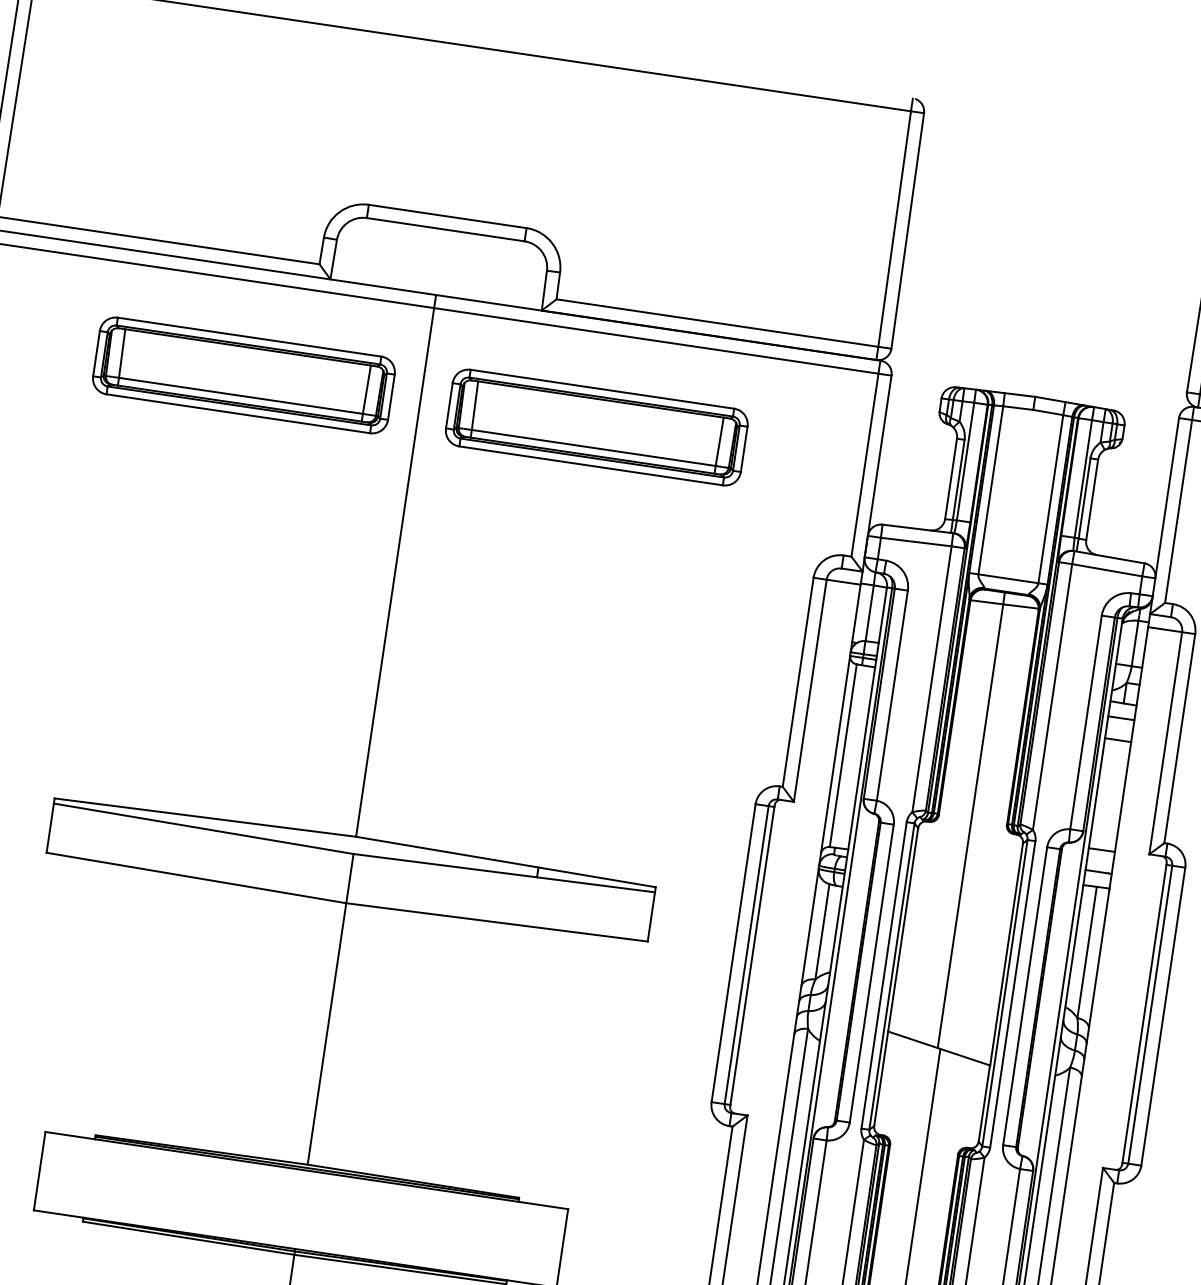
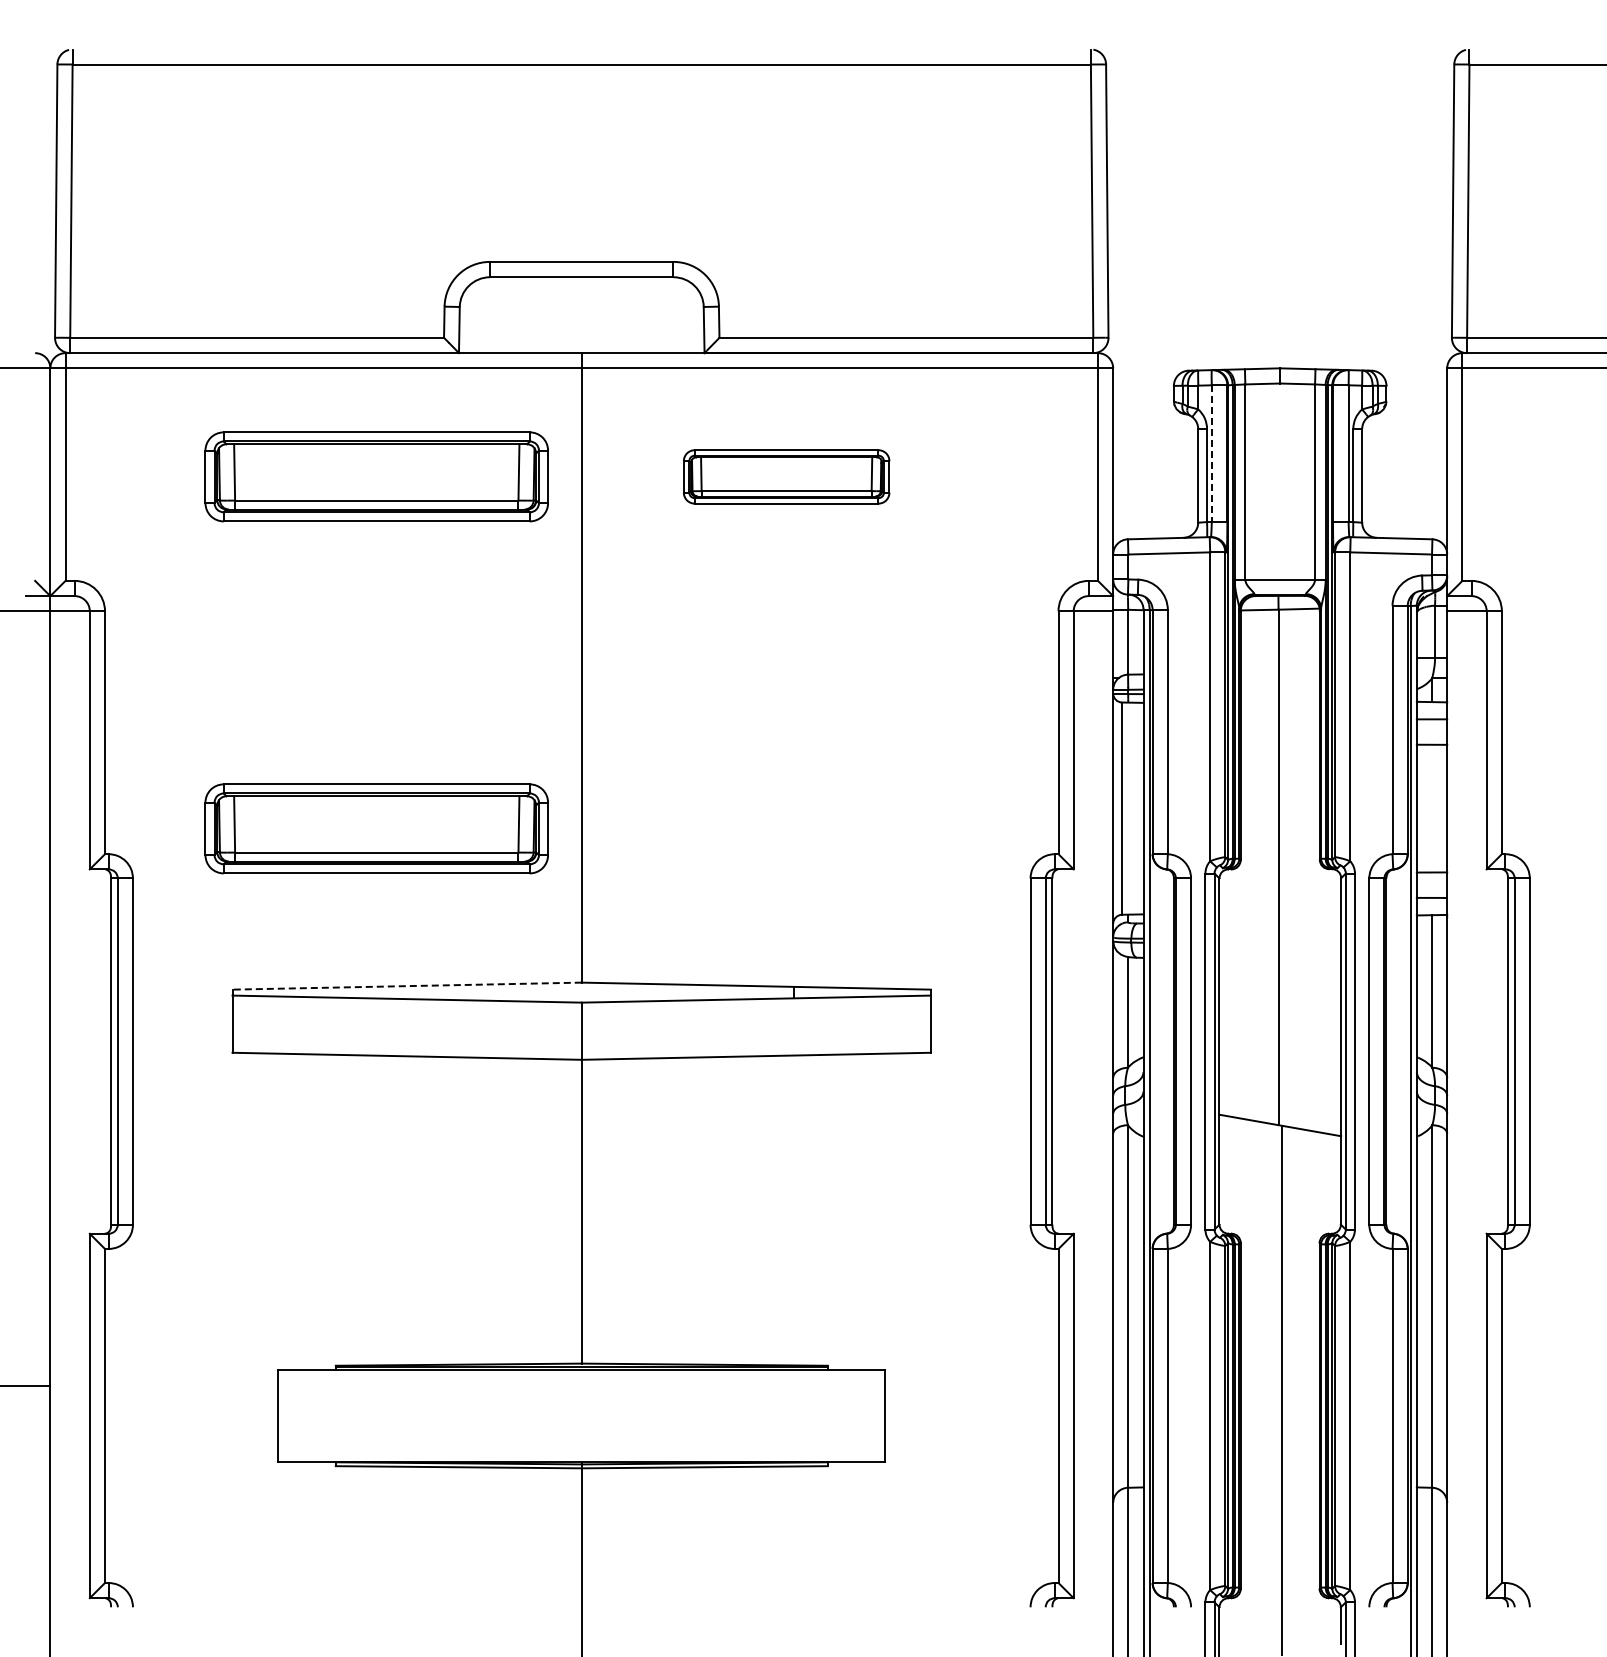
part: (596, 427) -> (786, 476), size x0.6
line: (965, 462) -> (1211, 454), solid -> dashed
part: (199, 678) -> (376, 828), added
line: (205, 817) -> (407, 986), solid -> dashed

